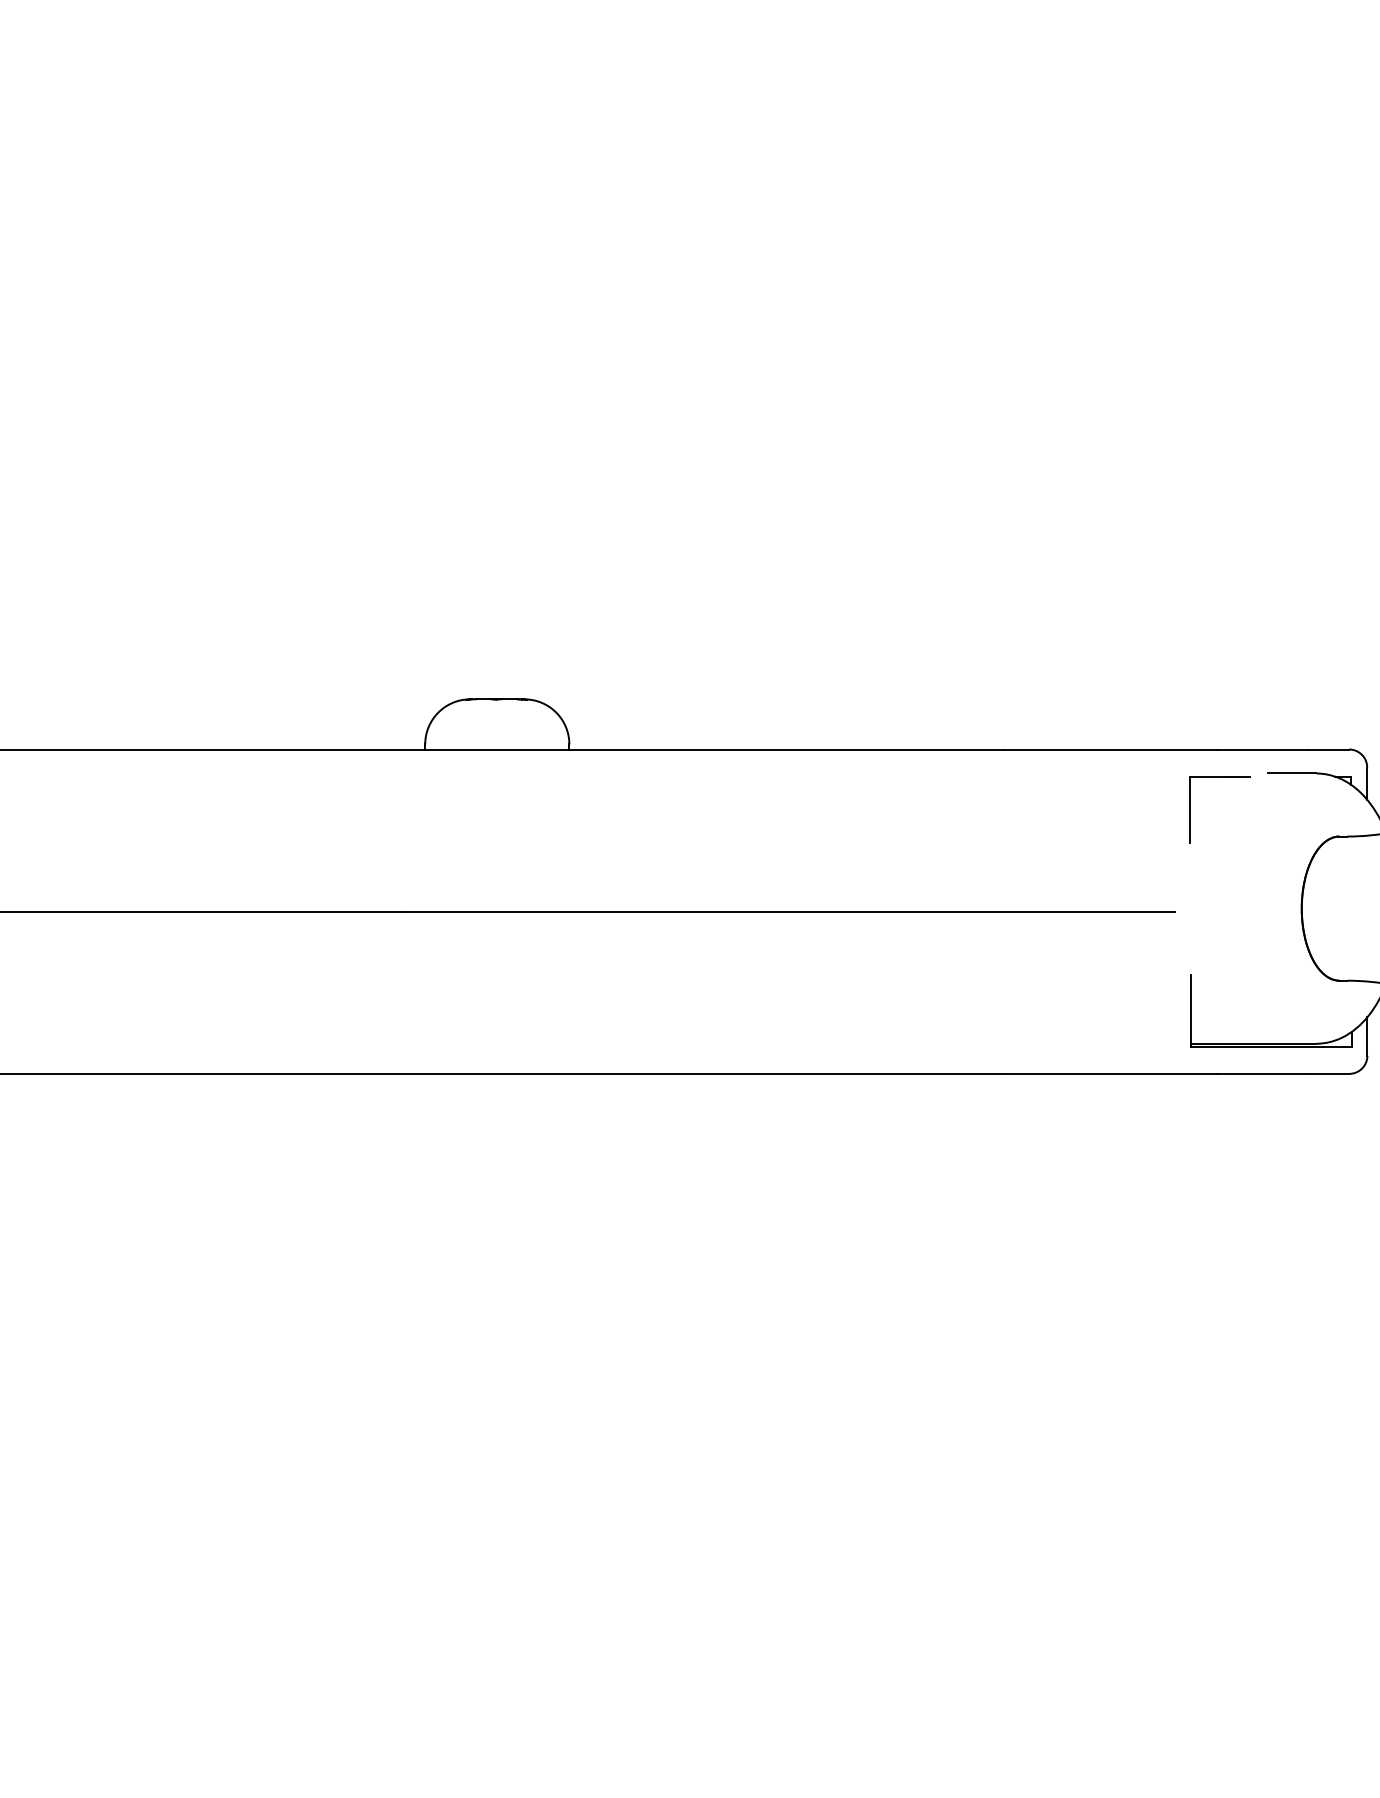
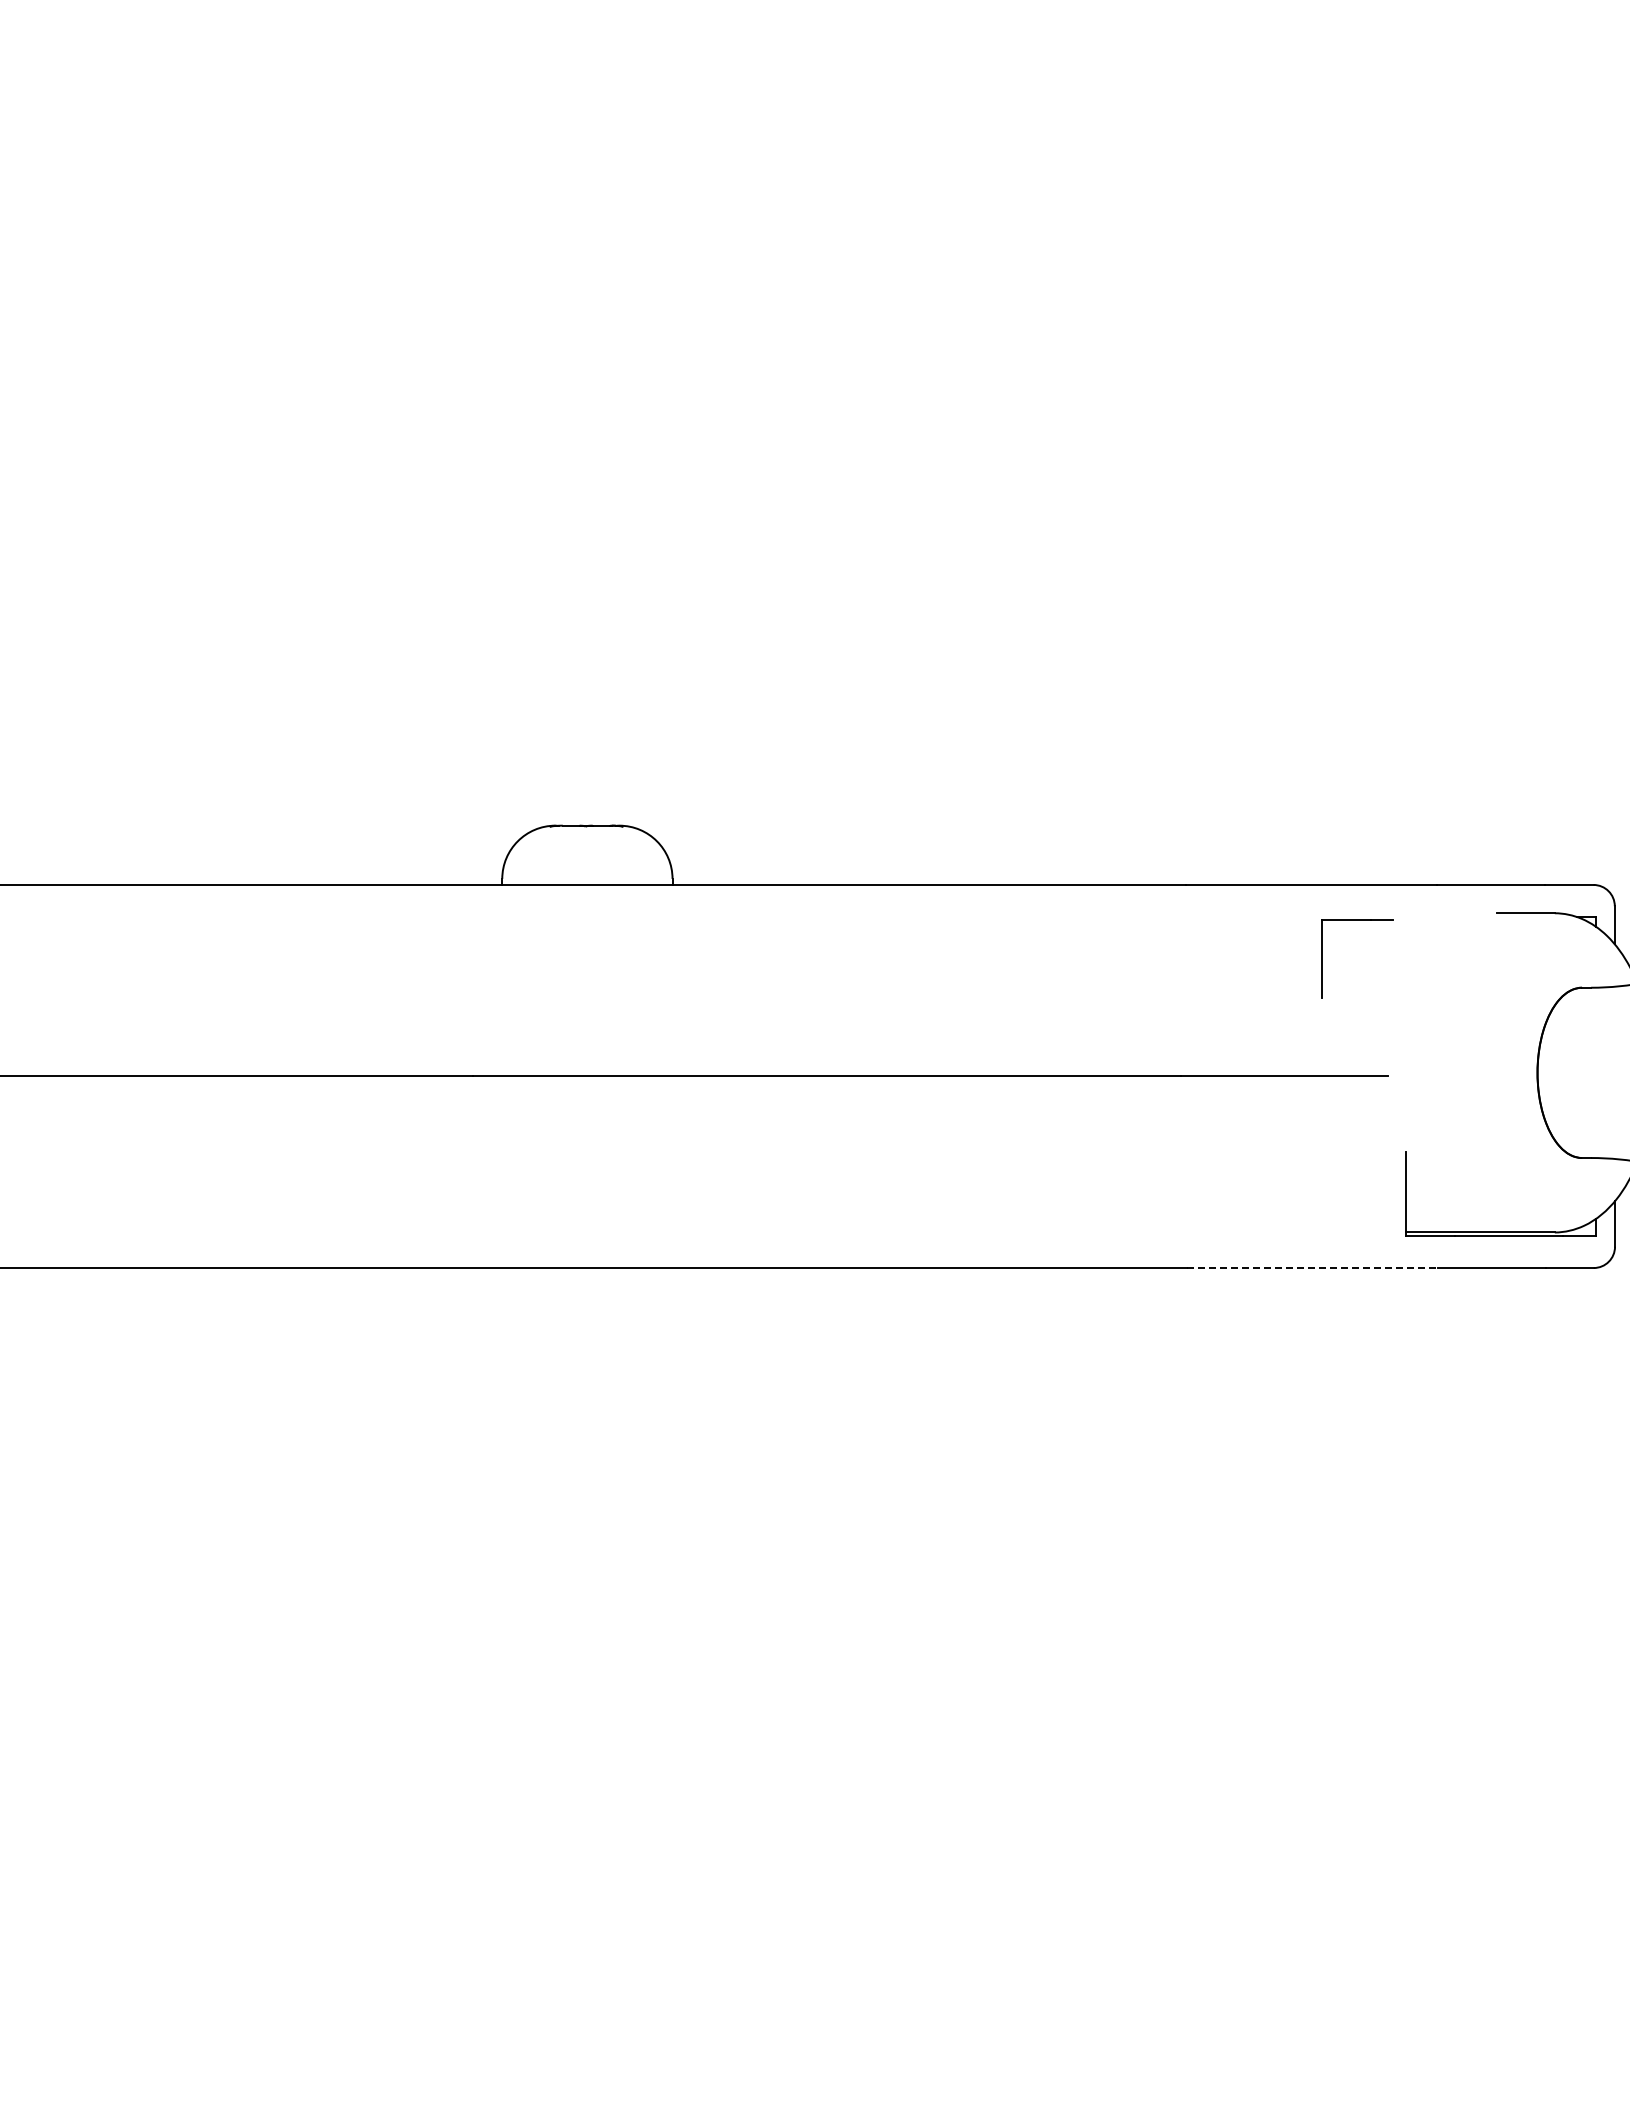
part: (1190, 809) -> (1322, 958), moved
line: (1111, 1074) -> (1312, 1268), solid -> dashed

